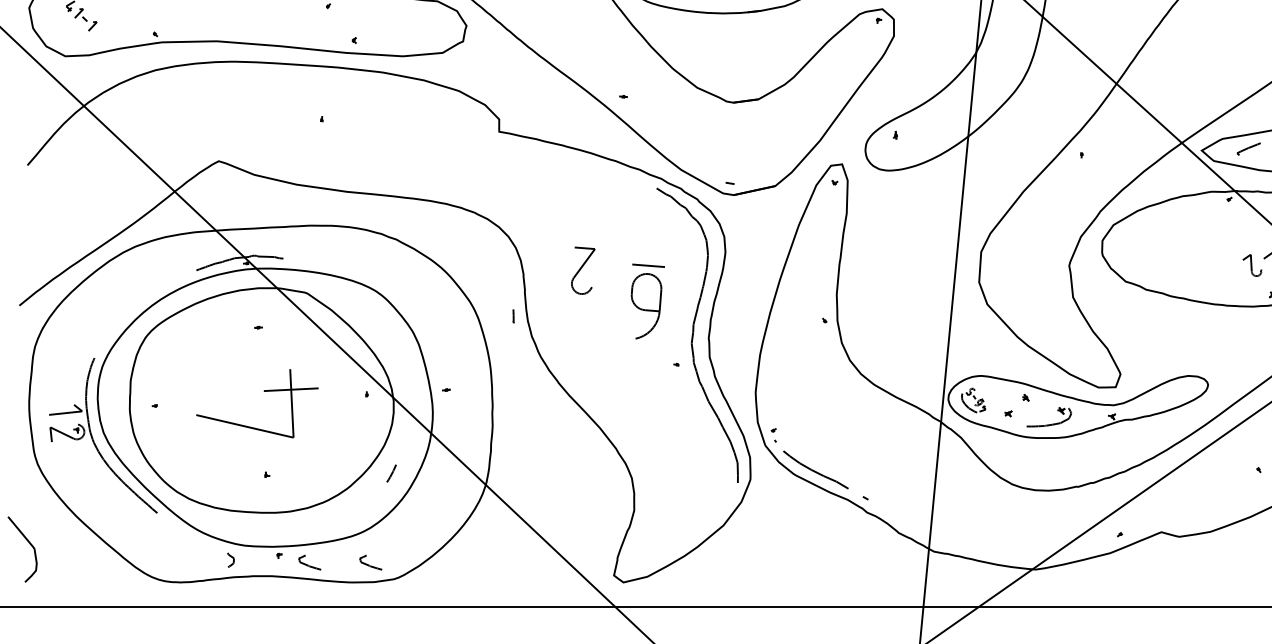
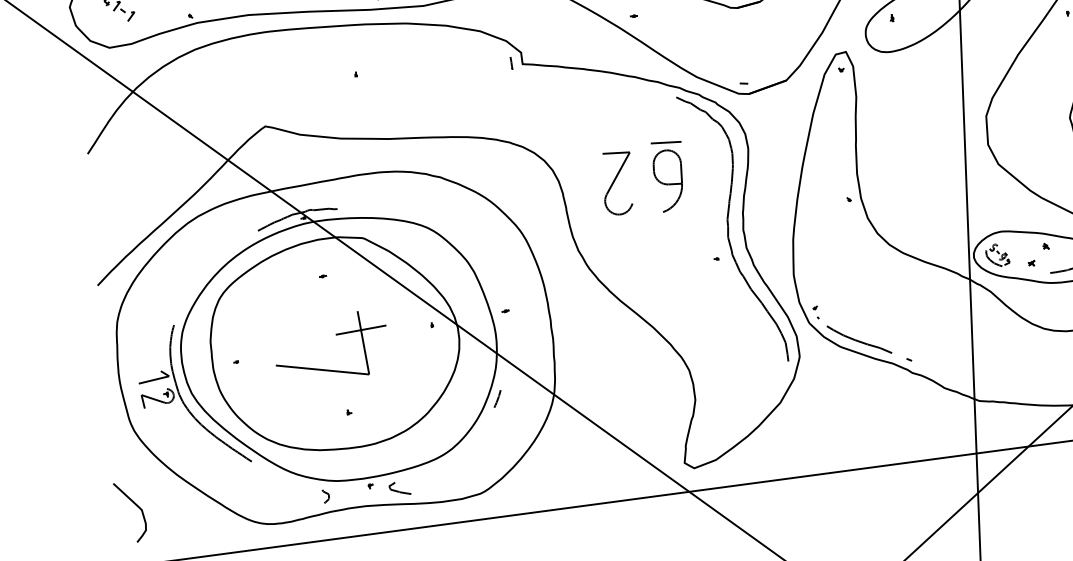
part: (583, 270) -> (618, 182), size x1.43
part: (647, 301) -> (669, 176), moved
line: (513, 316) -> (511, 63), moved
line: (391, 473) -> (497, 398), moved
part: (370, 562) -> (456, 481), removed

